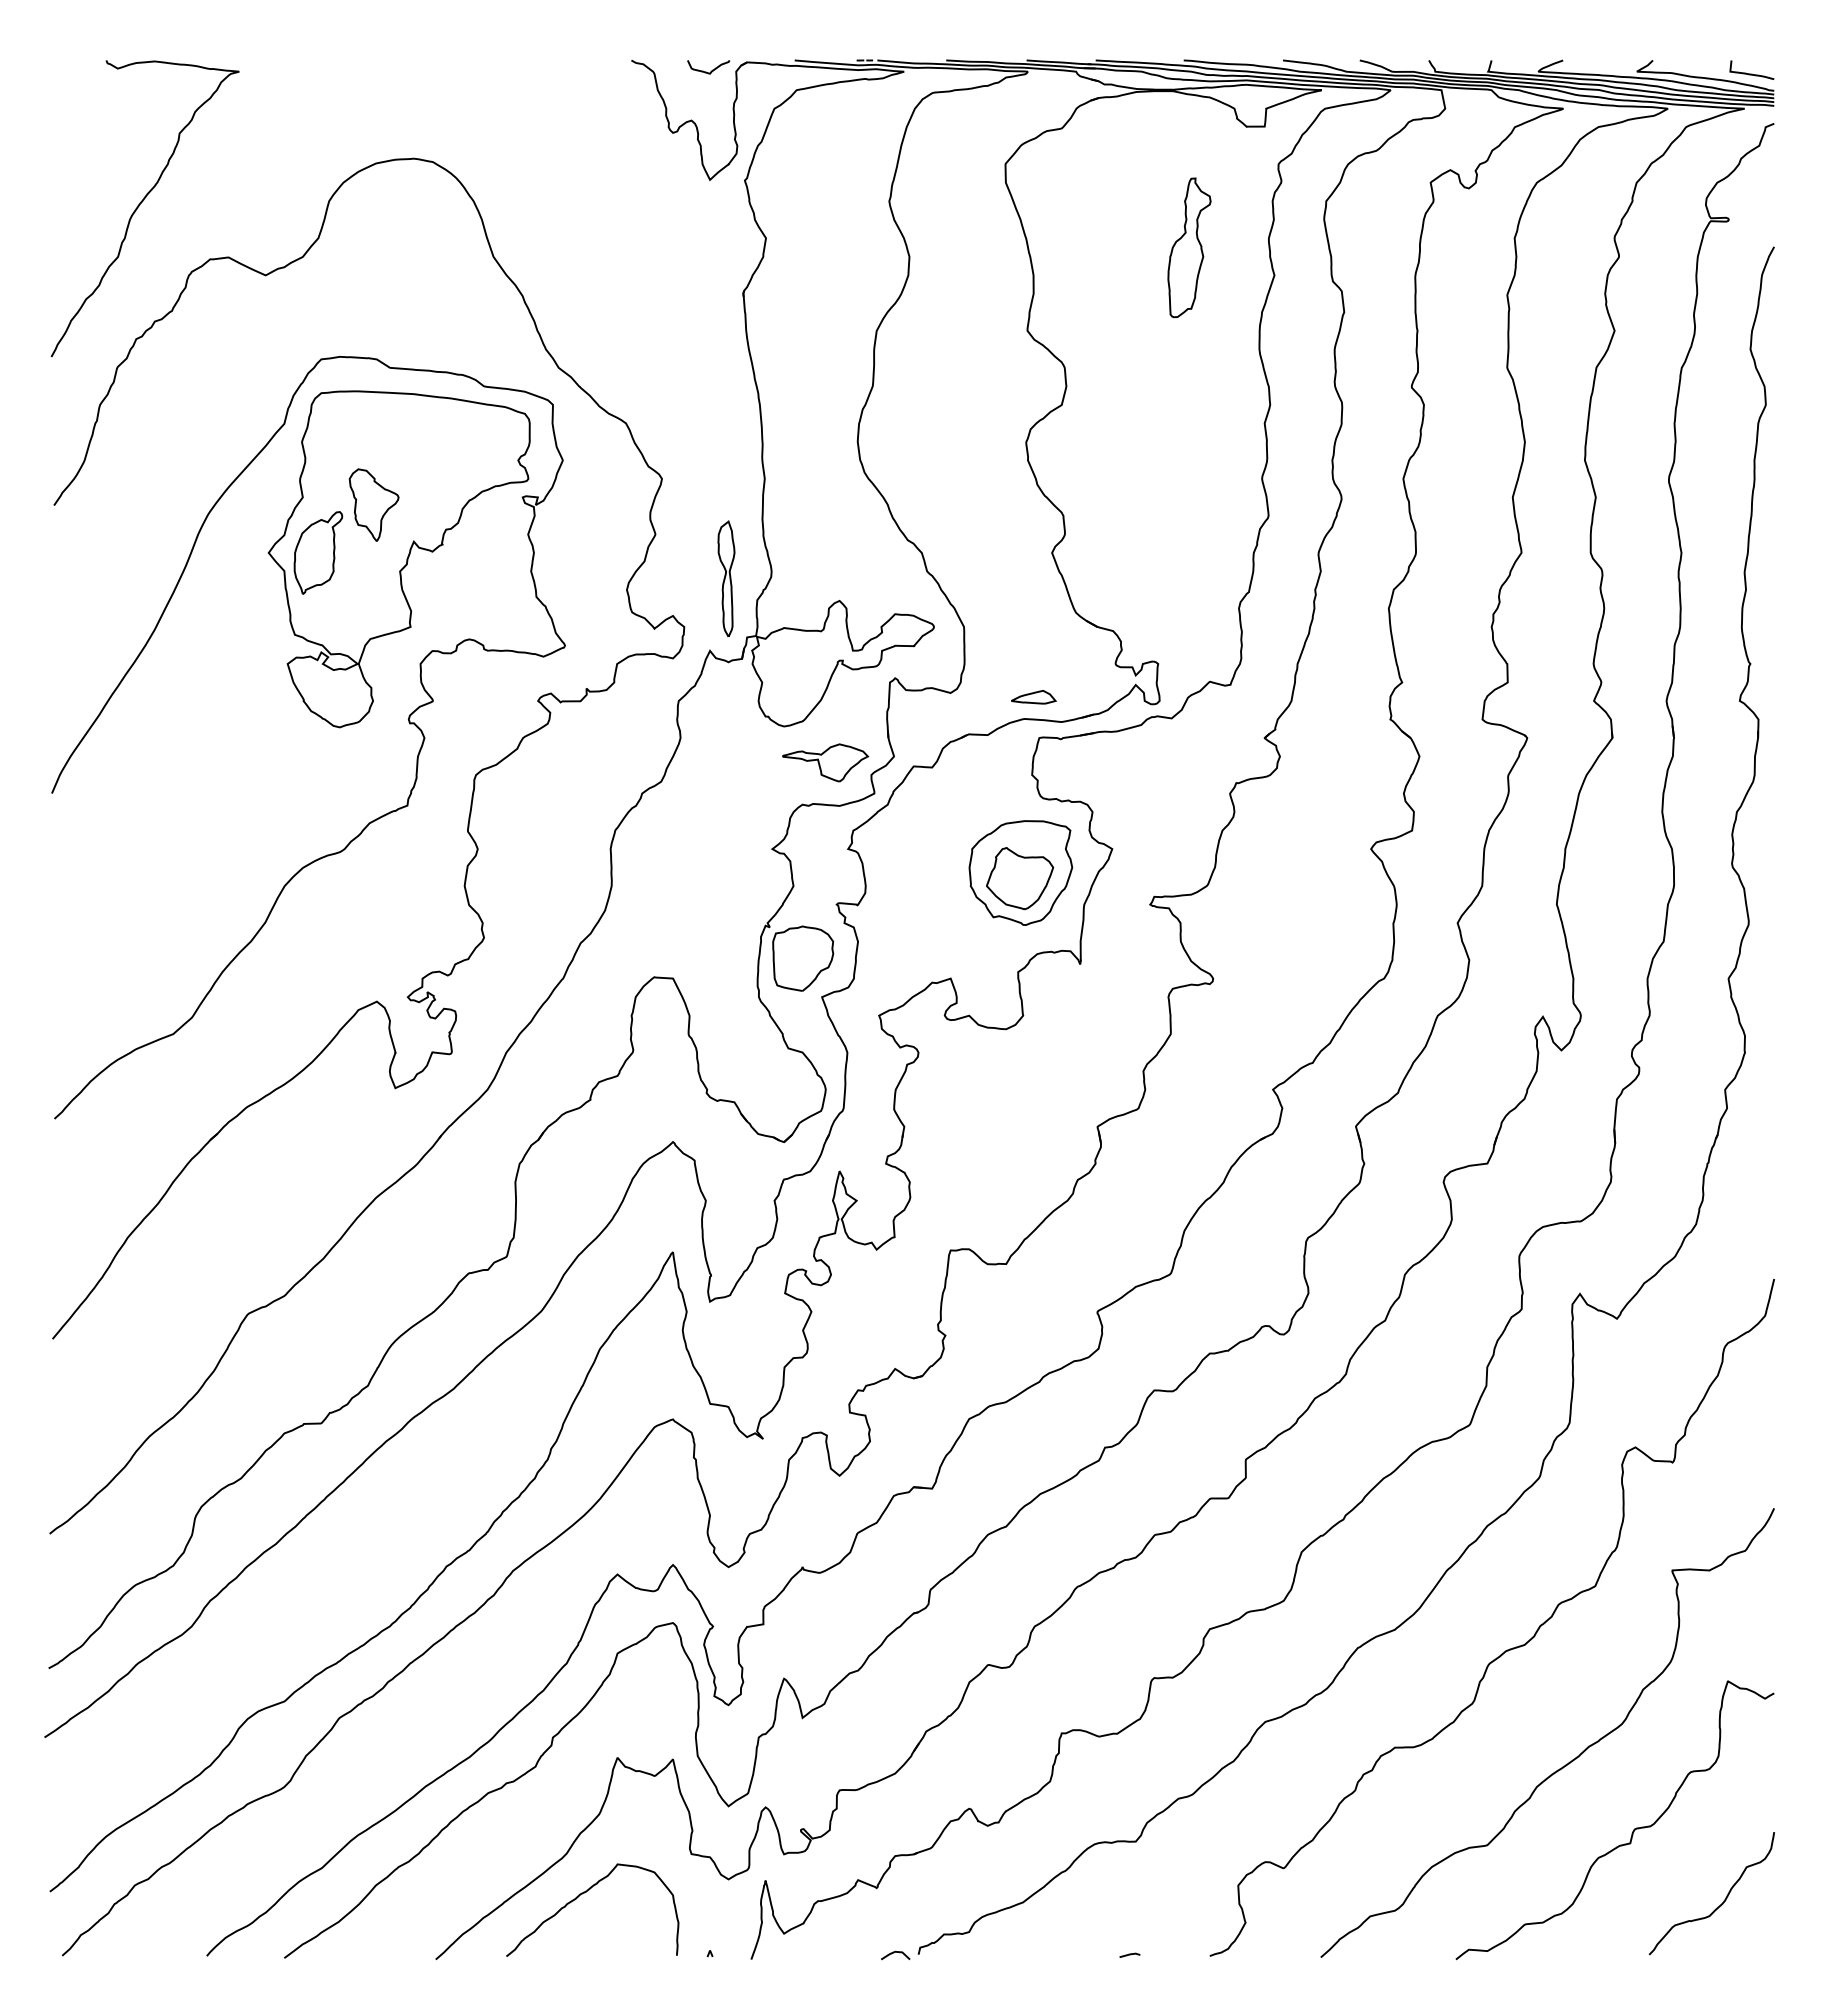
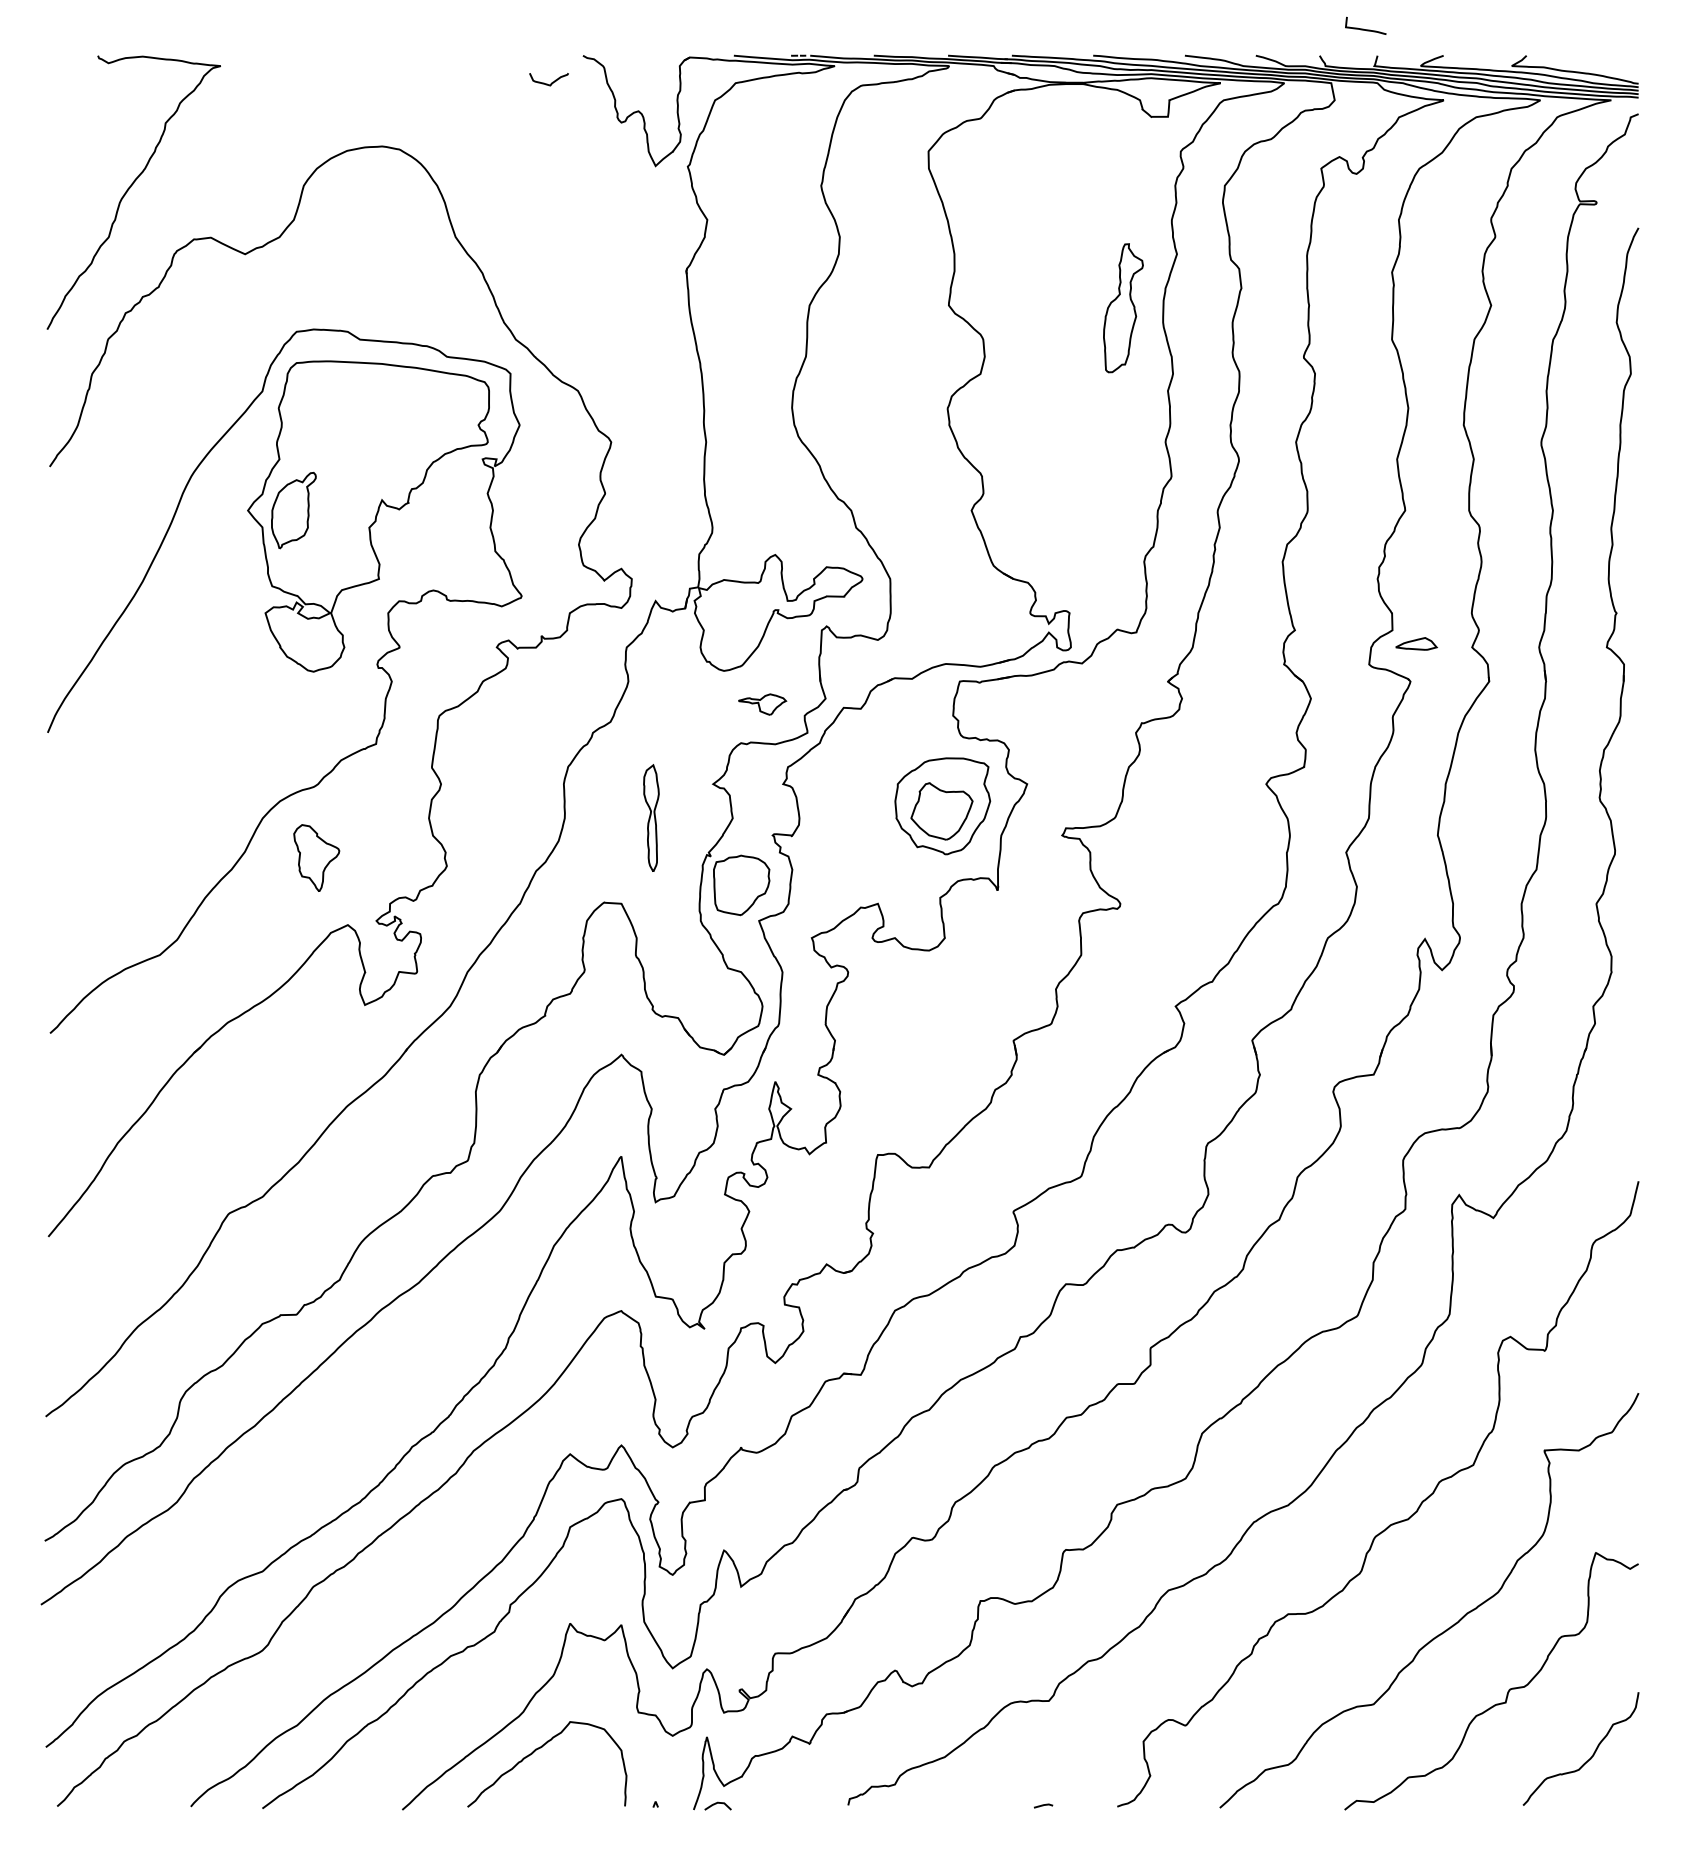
curve: (711, 70) -> (551, 82), moved
curve: (1751, 73) -> (1365, 28), moved
part: (1189, 247) -> (1123, 307), moved
part: (373, 504) -> (316, 857), moved
part: (726, 578) -> (651, 817), moved
part: (1033, 697) -> (1416, 644), moved
part: (825, 762) -> (762, 704), size x0.6
line: (894, 1953) -> (717, 1804), moved

